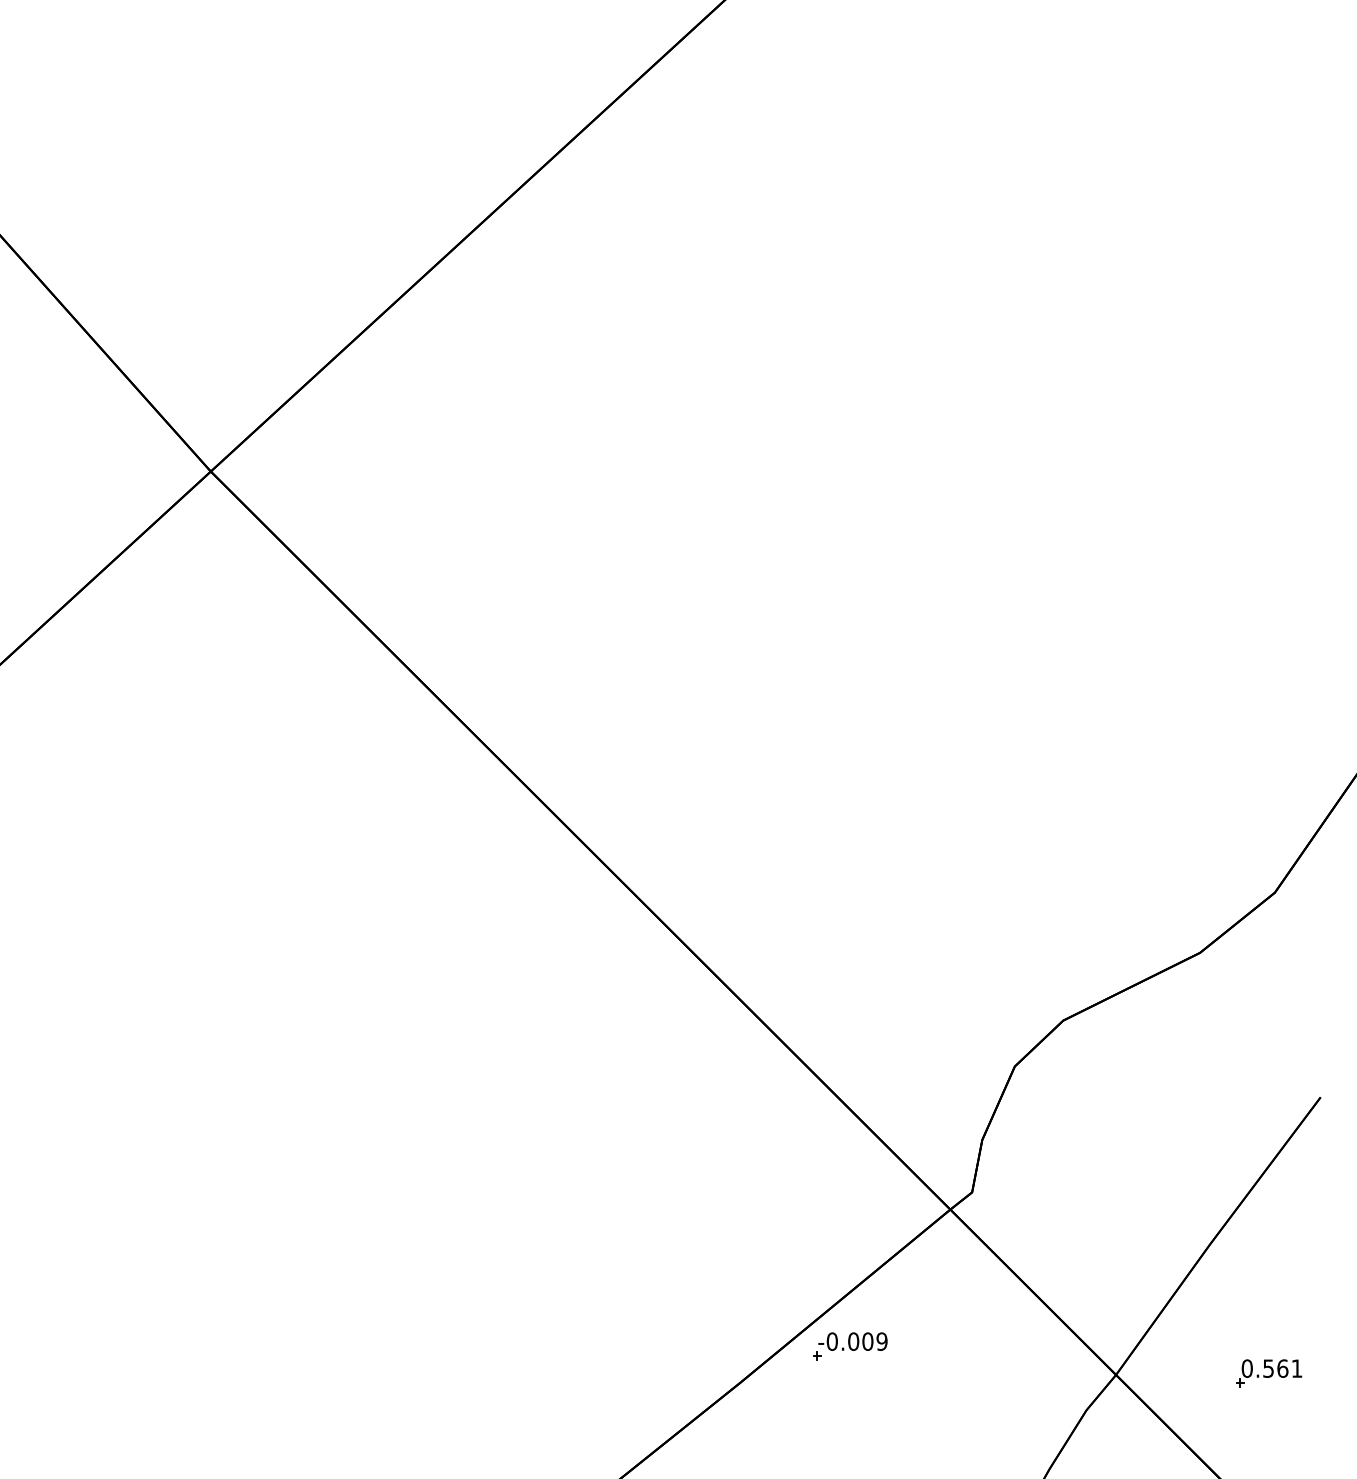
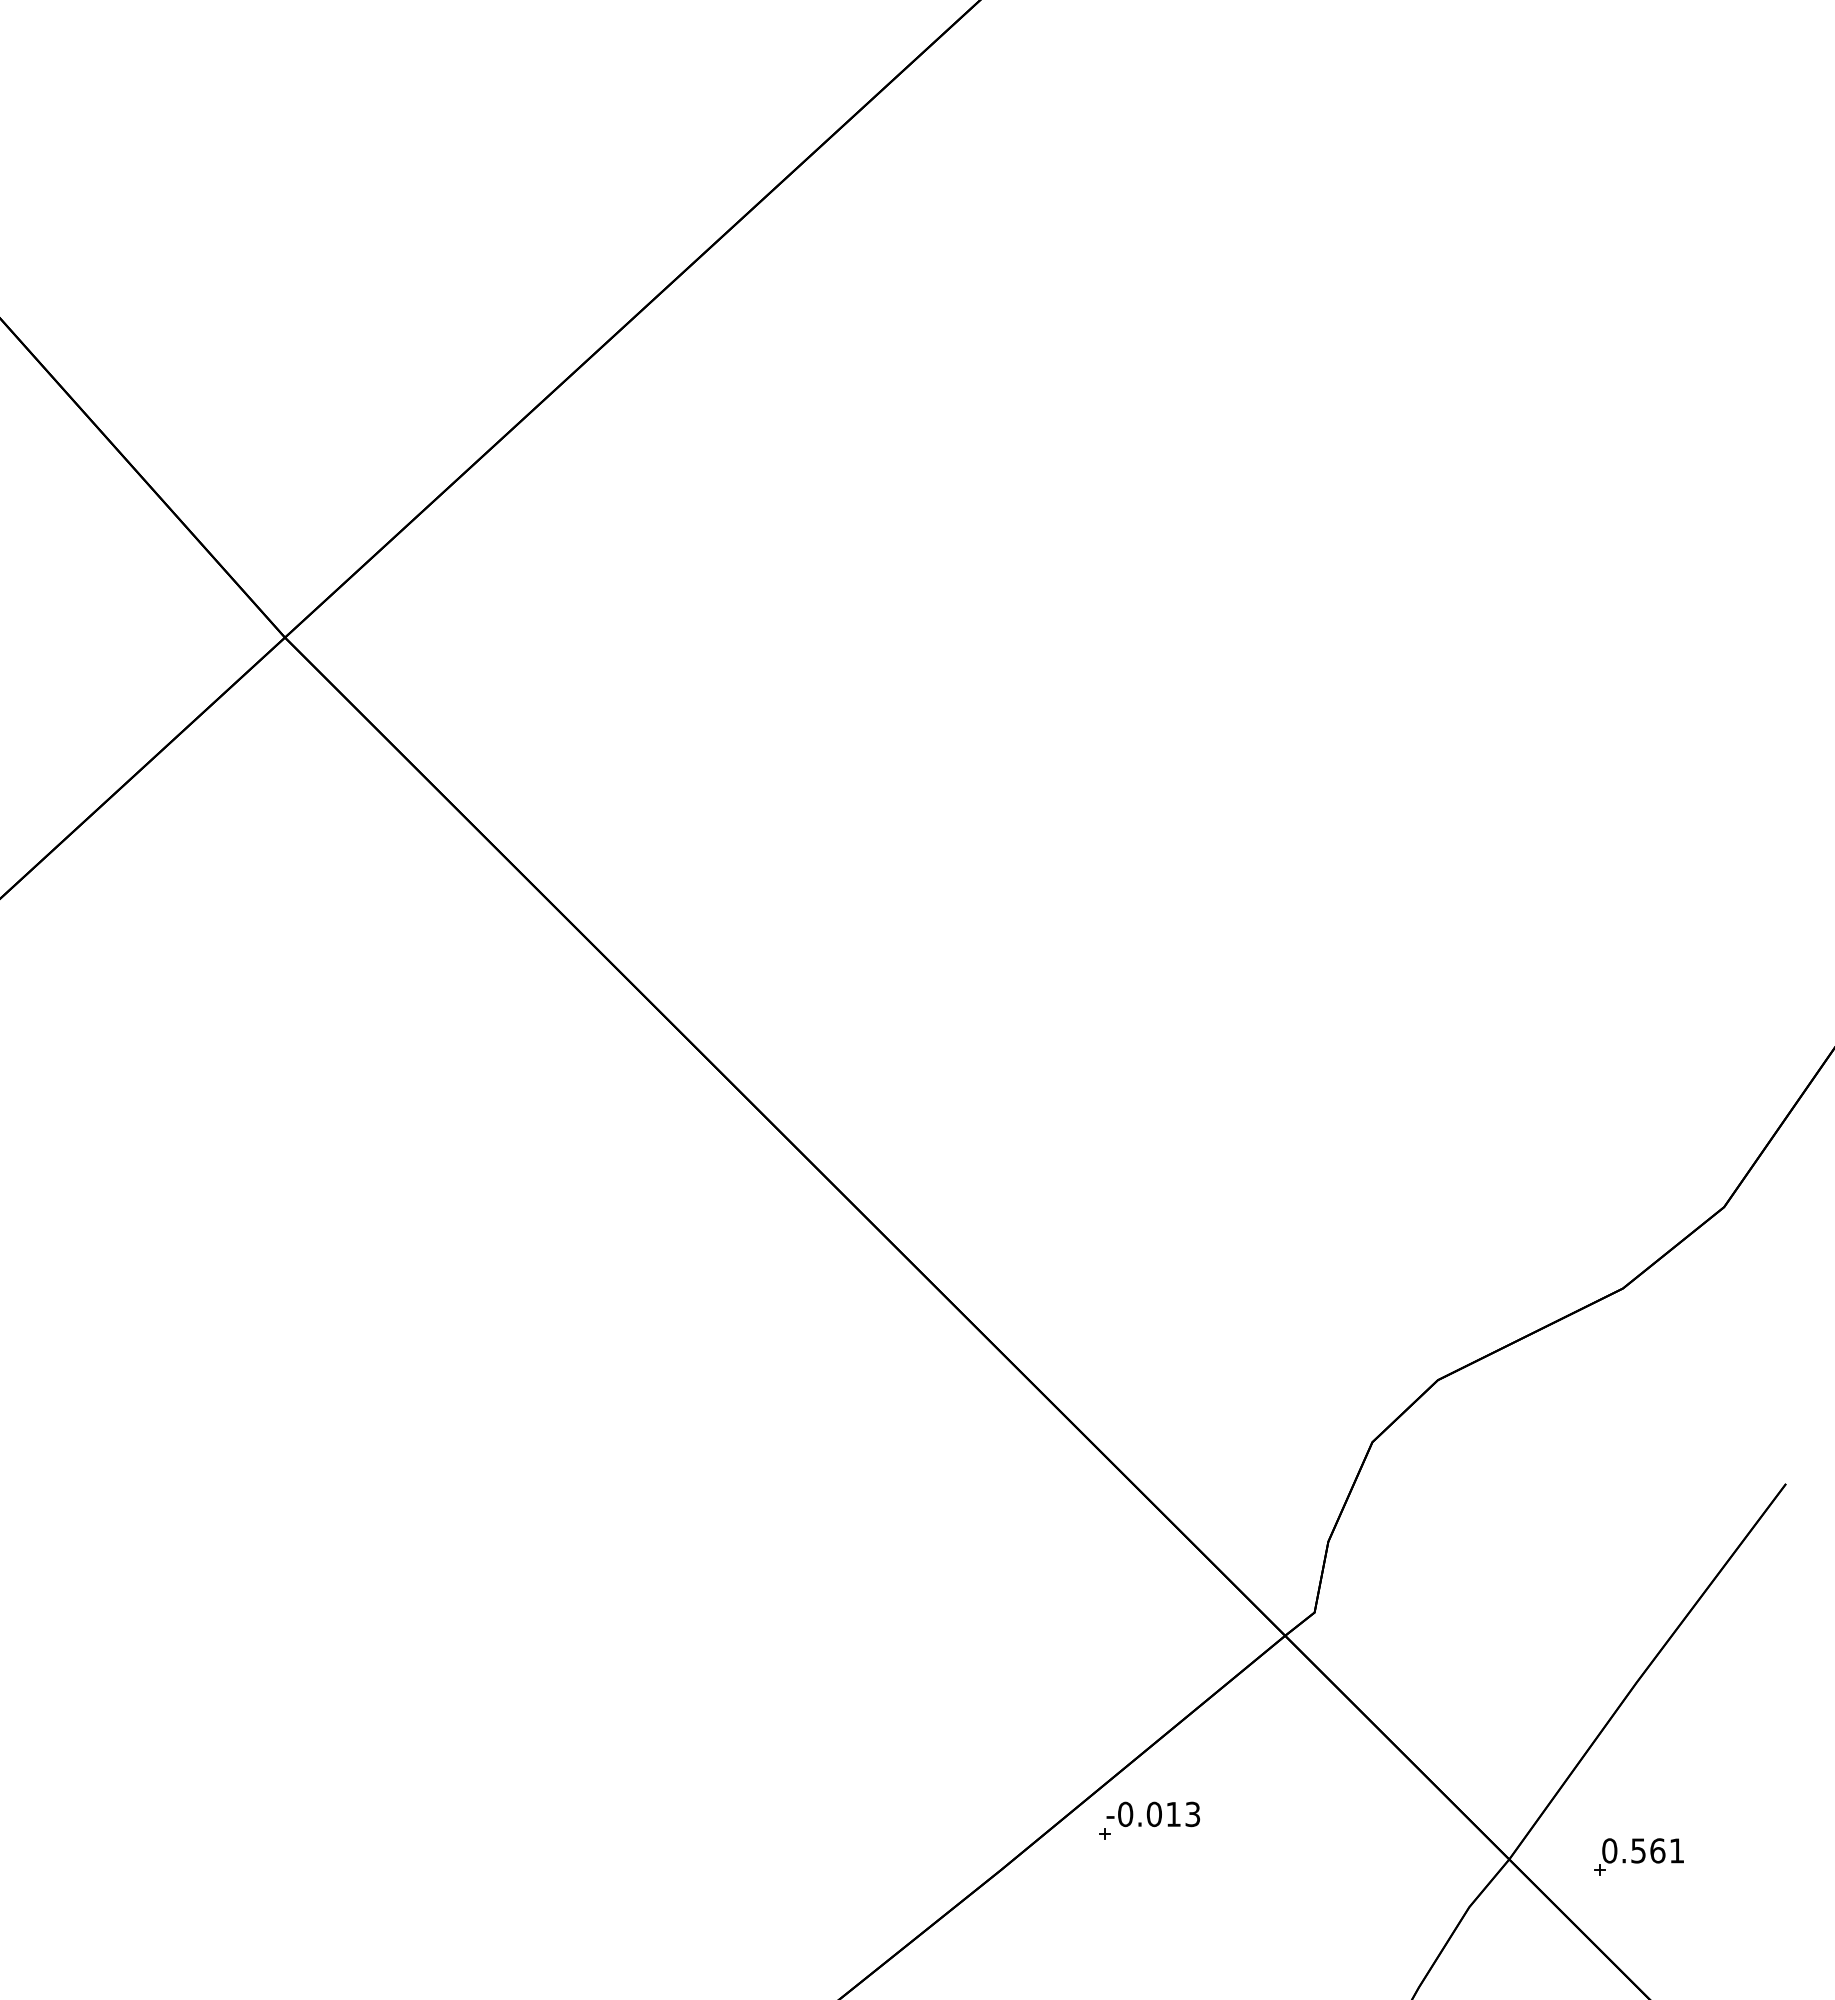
text: (875, 1341) -> (1183, 1814), -0.009 -> -0.013
part: (1268, 1372) -> (1638, 1856), moved

